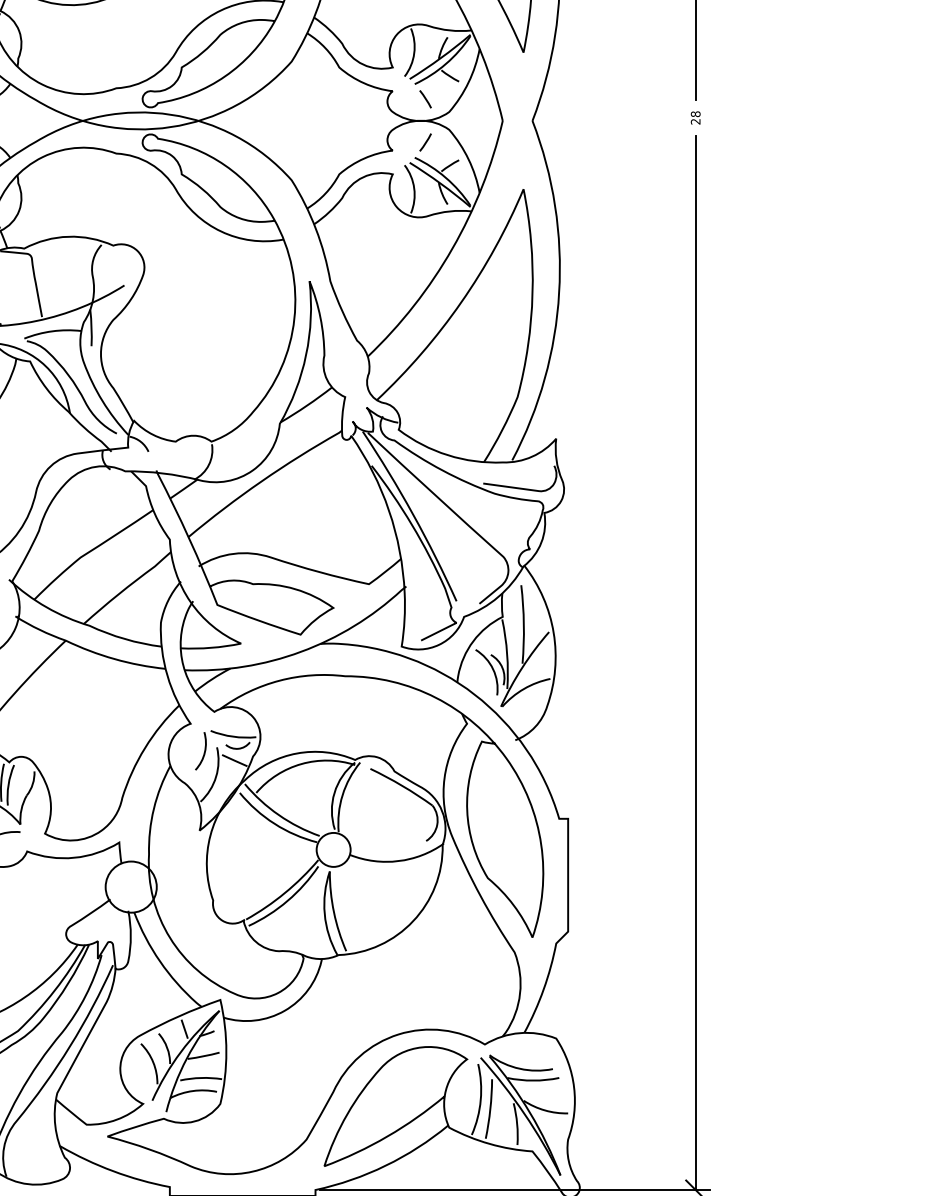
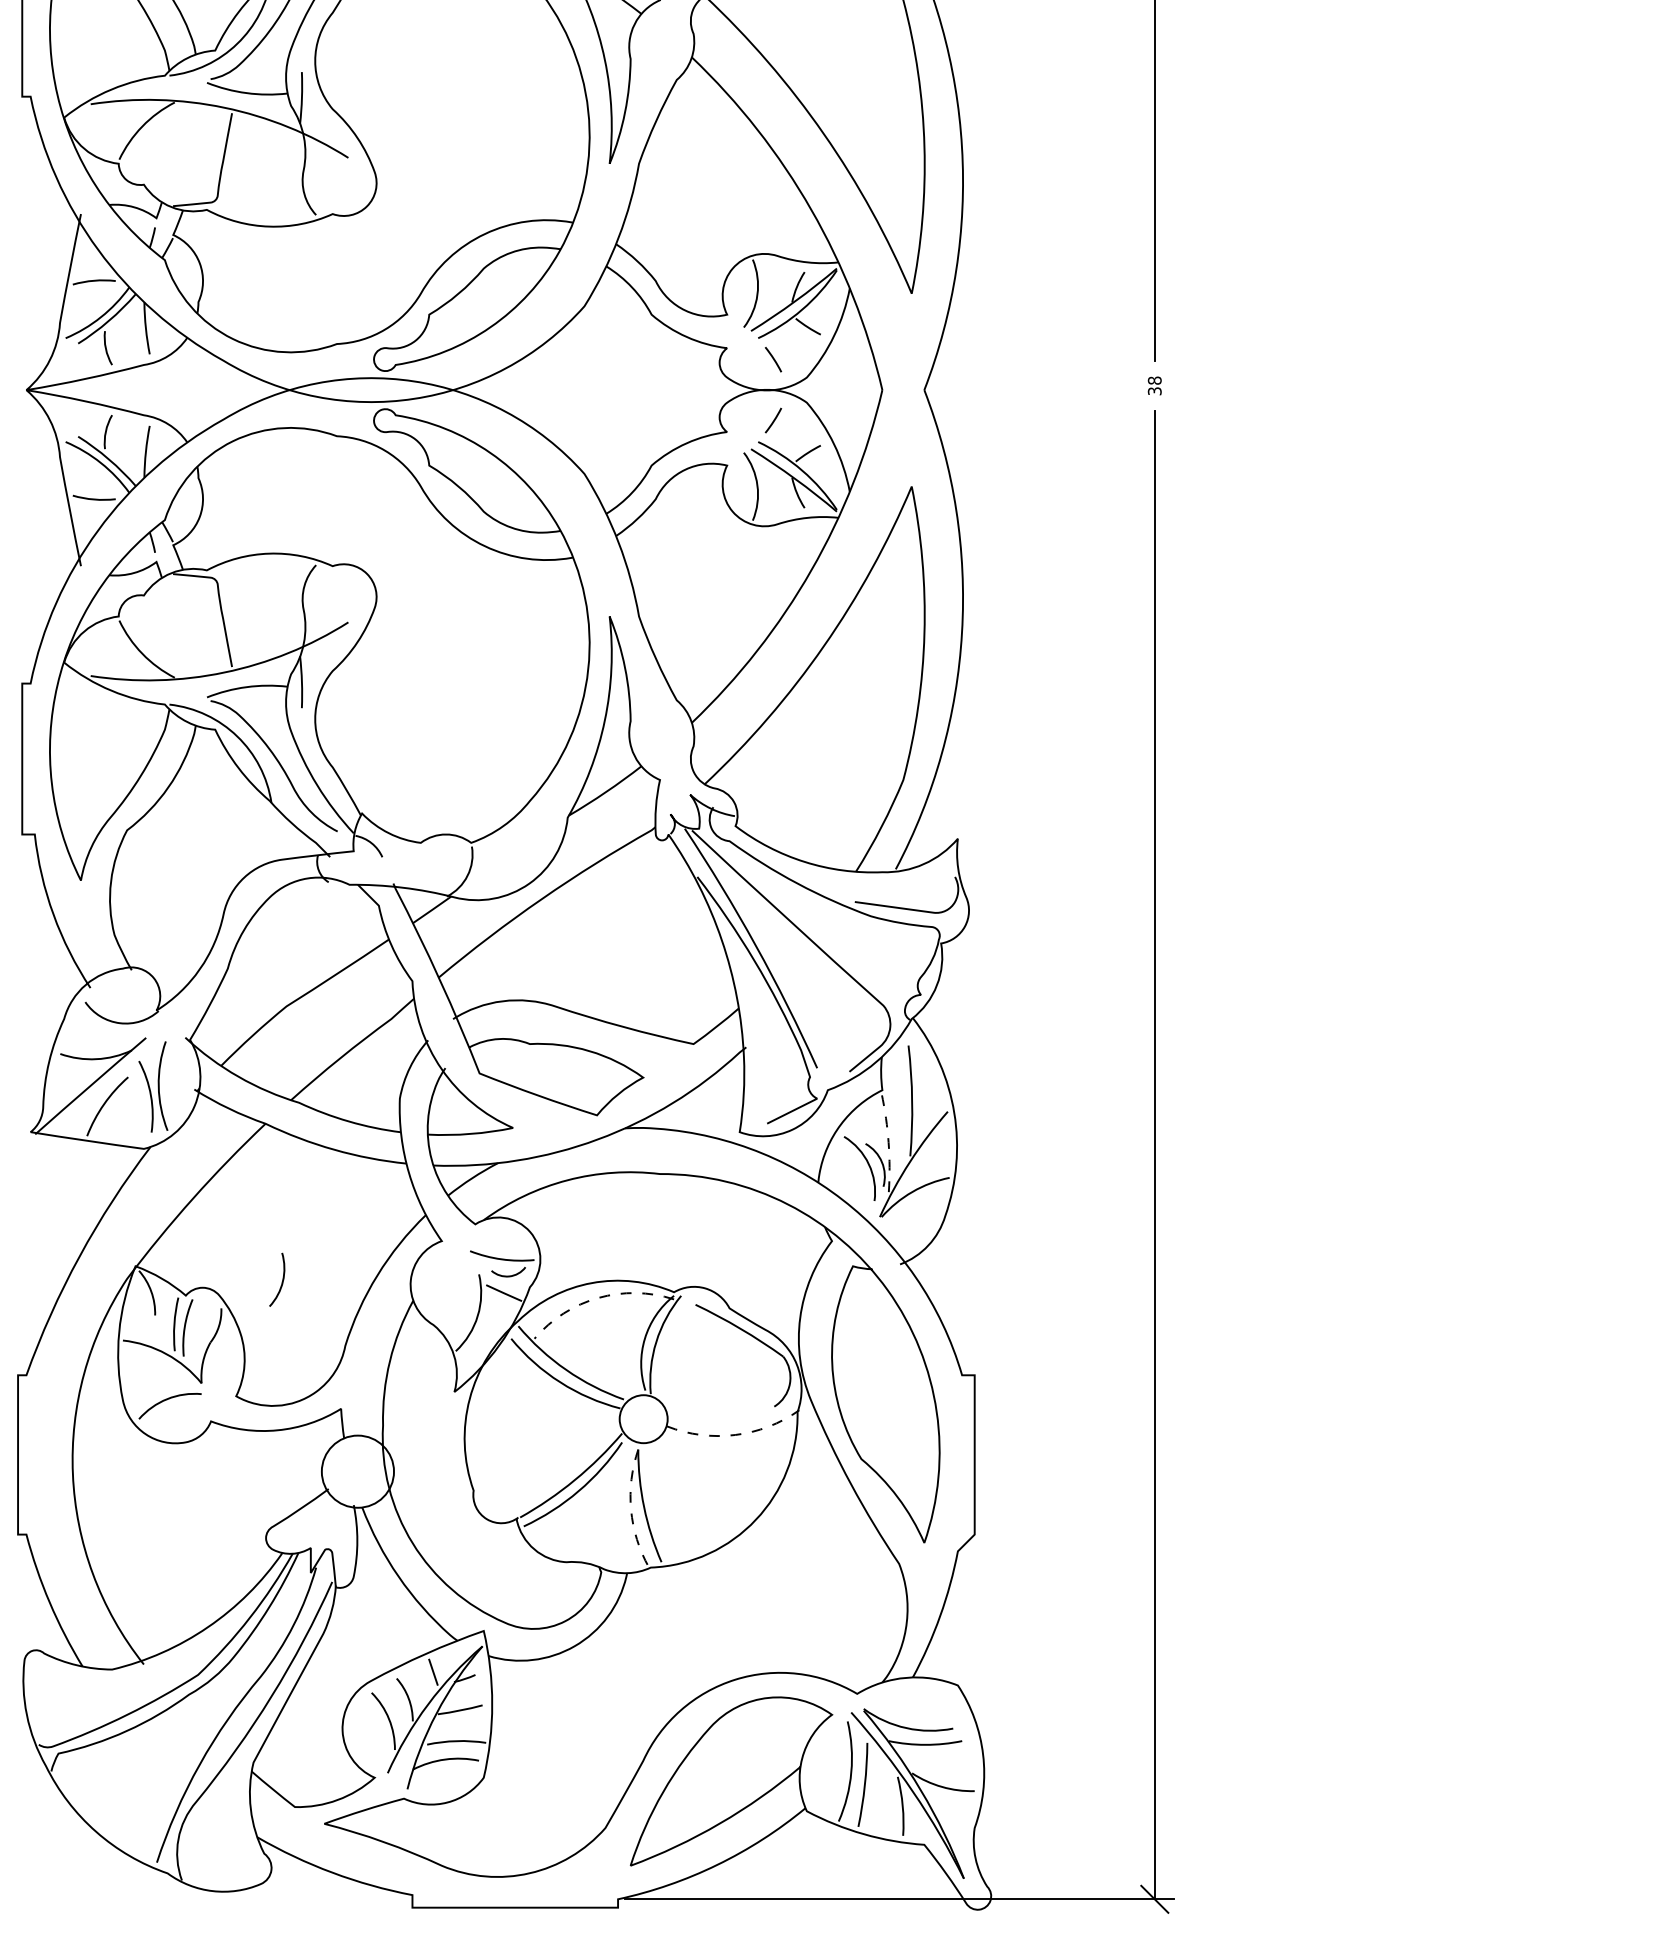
text: (695, 121) -> (1154, 391), 28 -> 38
arc: (507, 653) -> (888, 1142), solid -> dashed
arc: (204, 750) -> (282, 1279), moved
arc: (301, 763) -> (598, 1297), solid -> dashed
arc: (398, 861) -> (735, 1435), solid -> dashed
arc: (325, 913) -> (631, 1509), solid -> dashed

